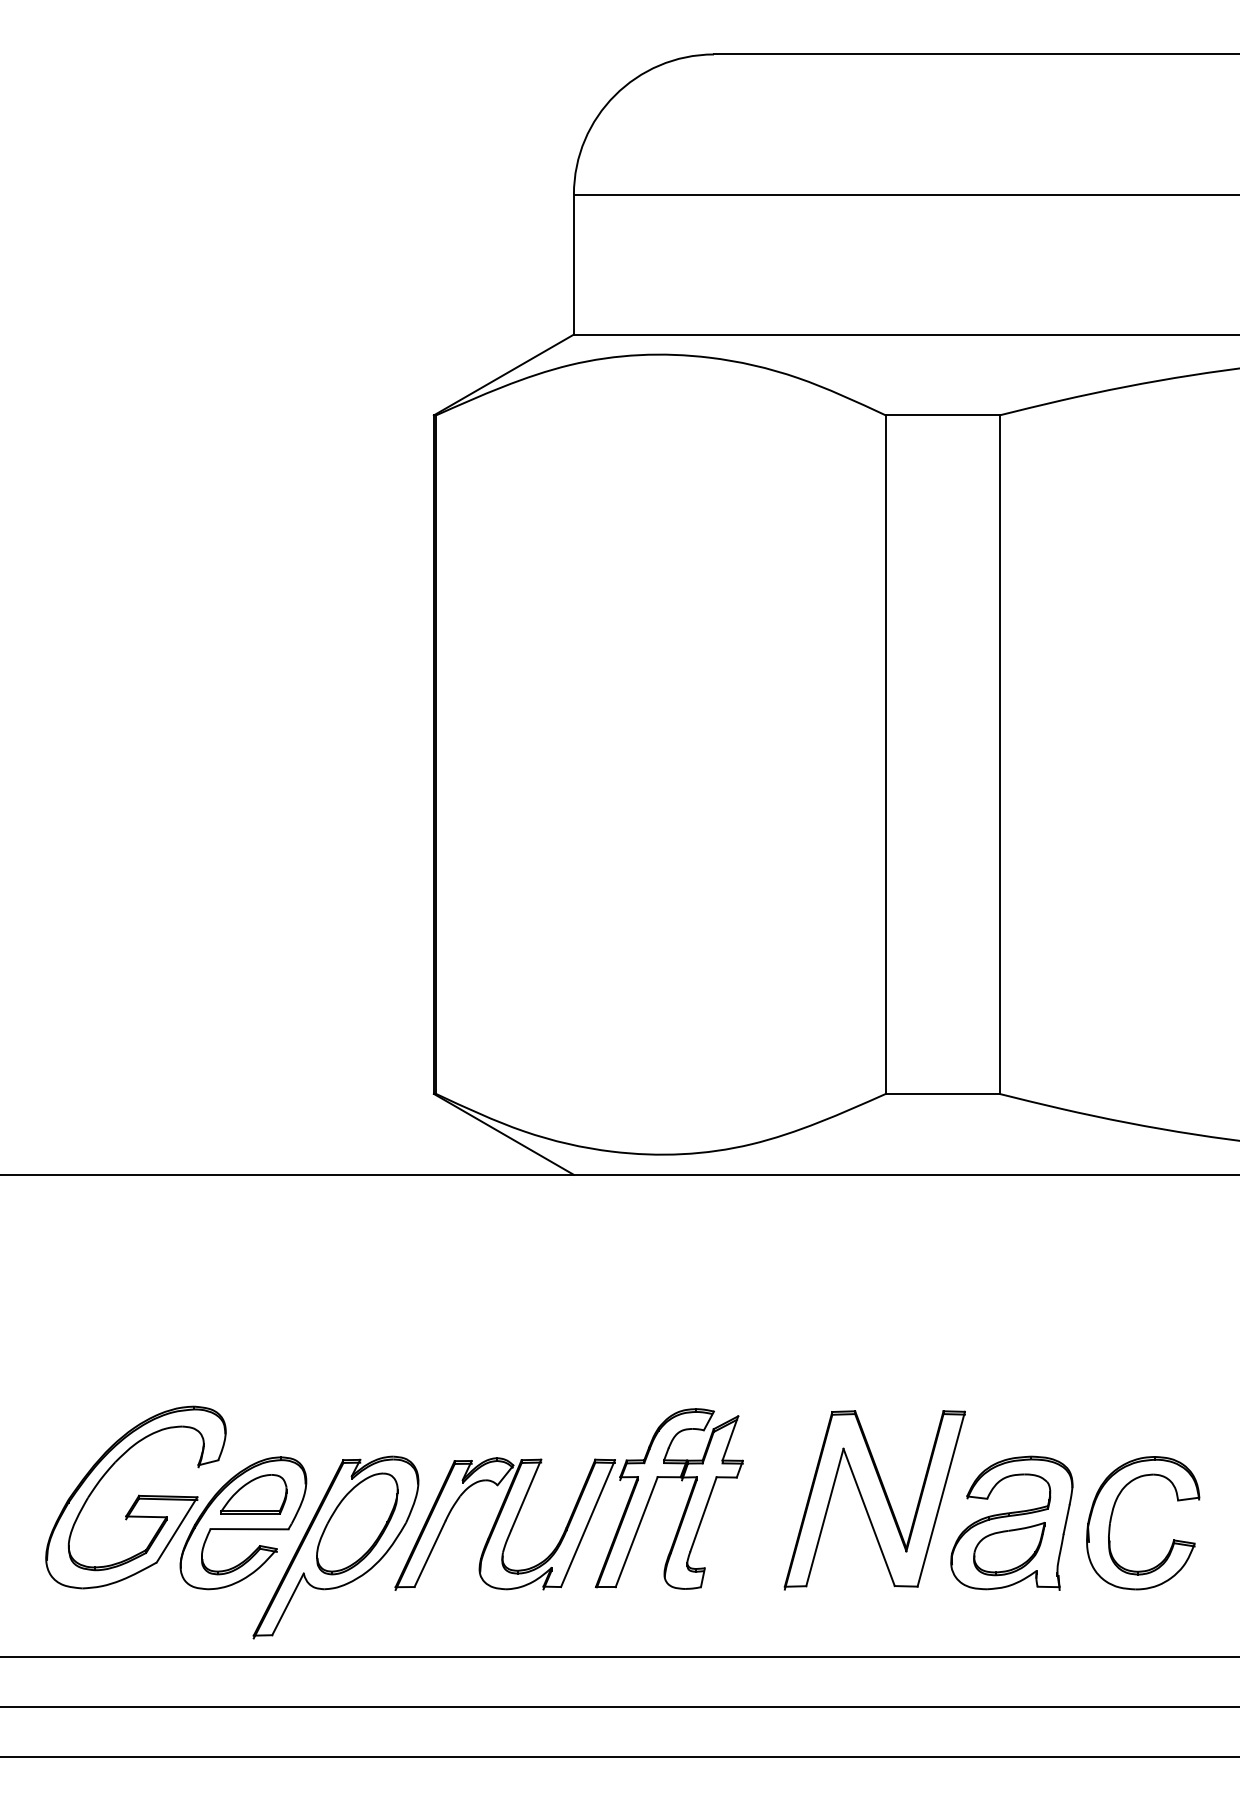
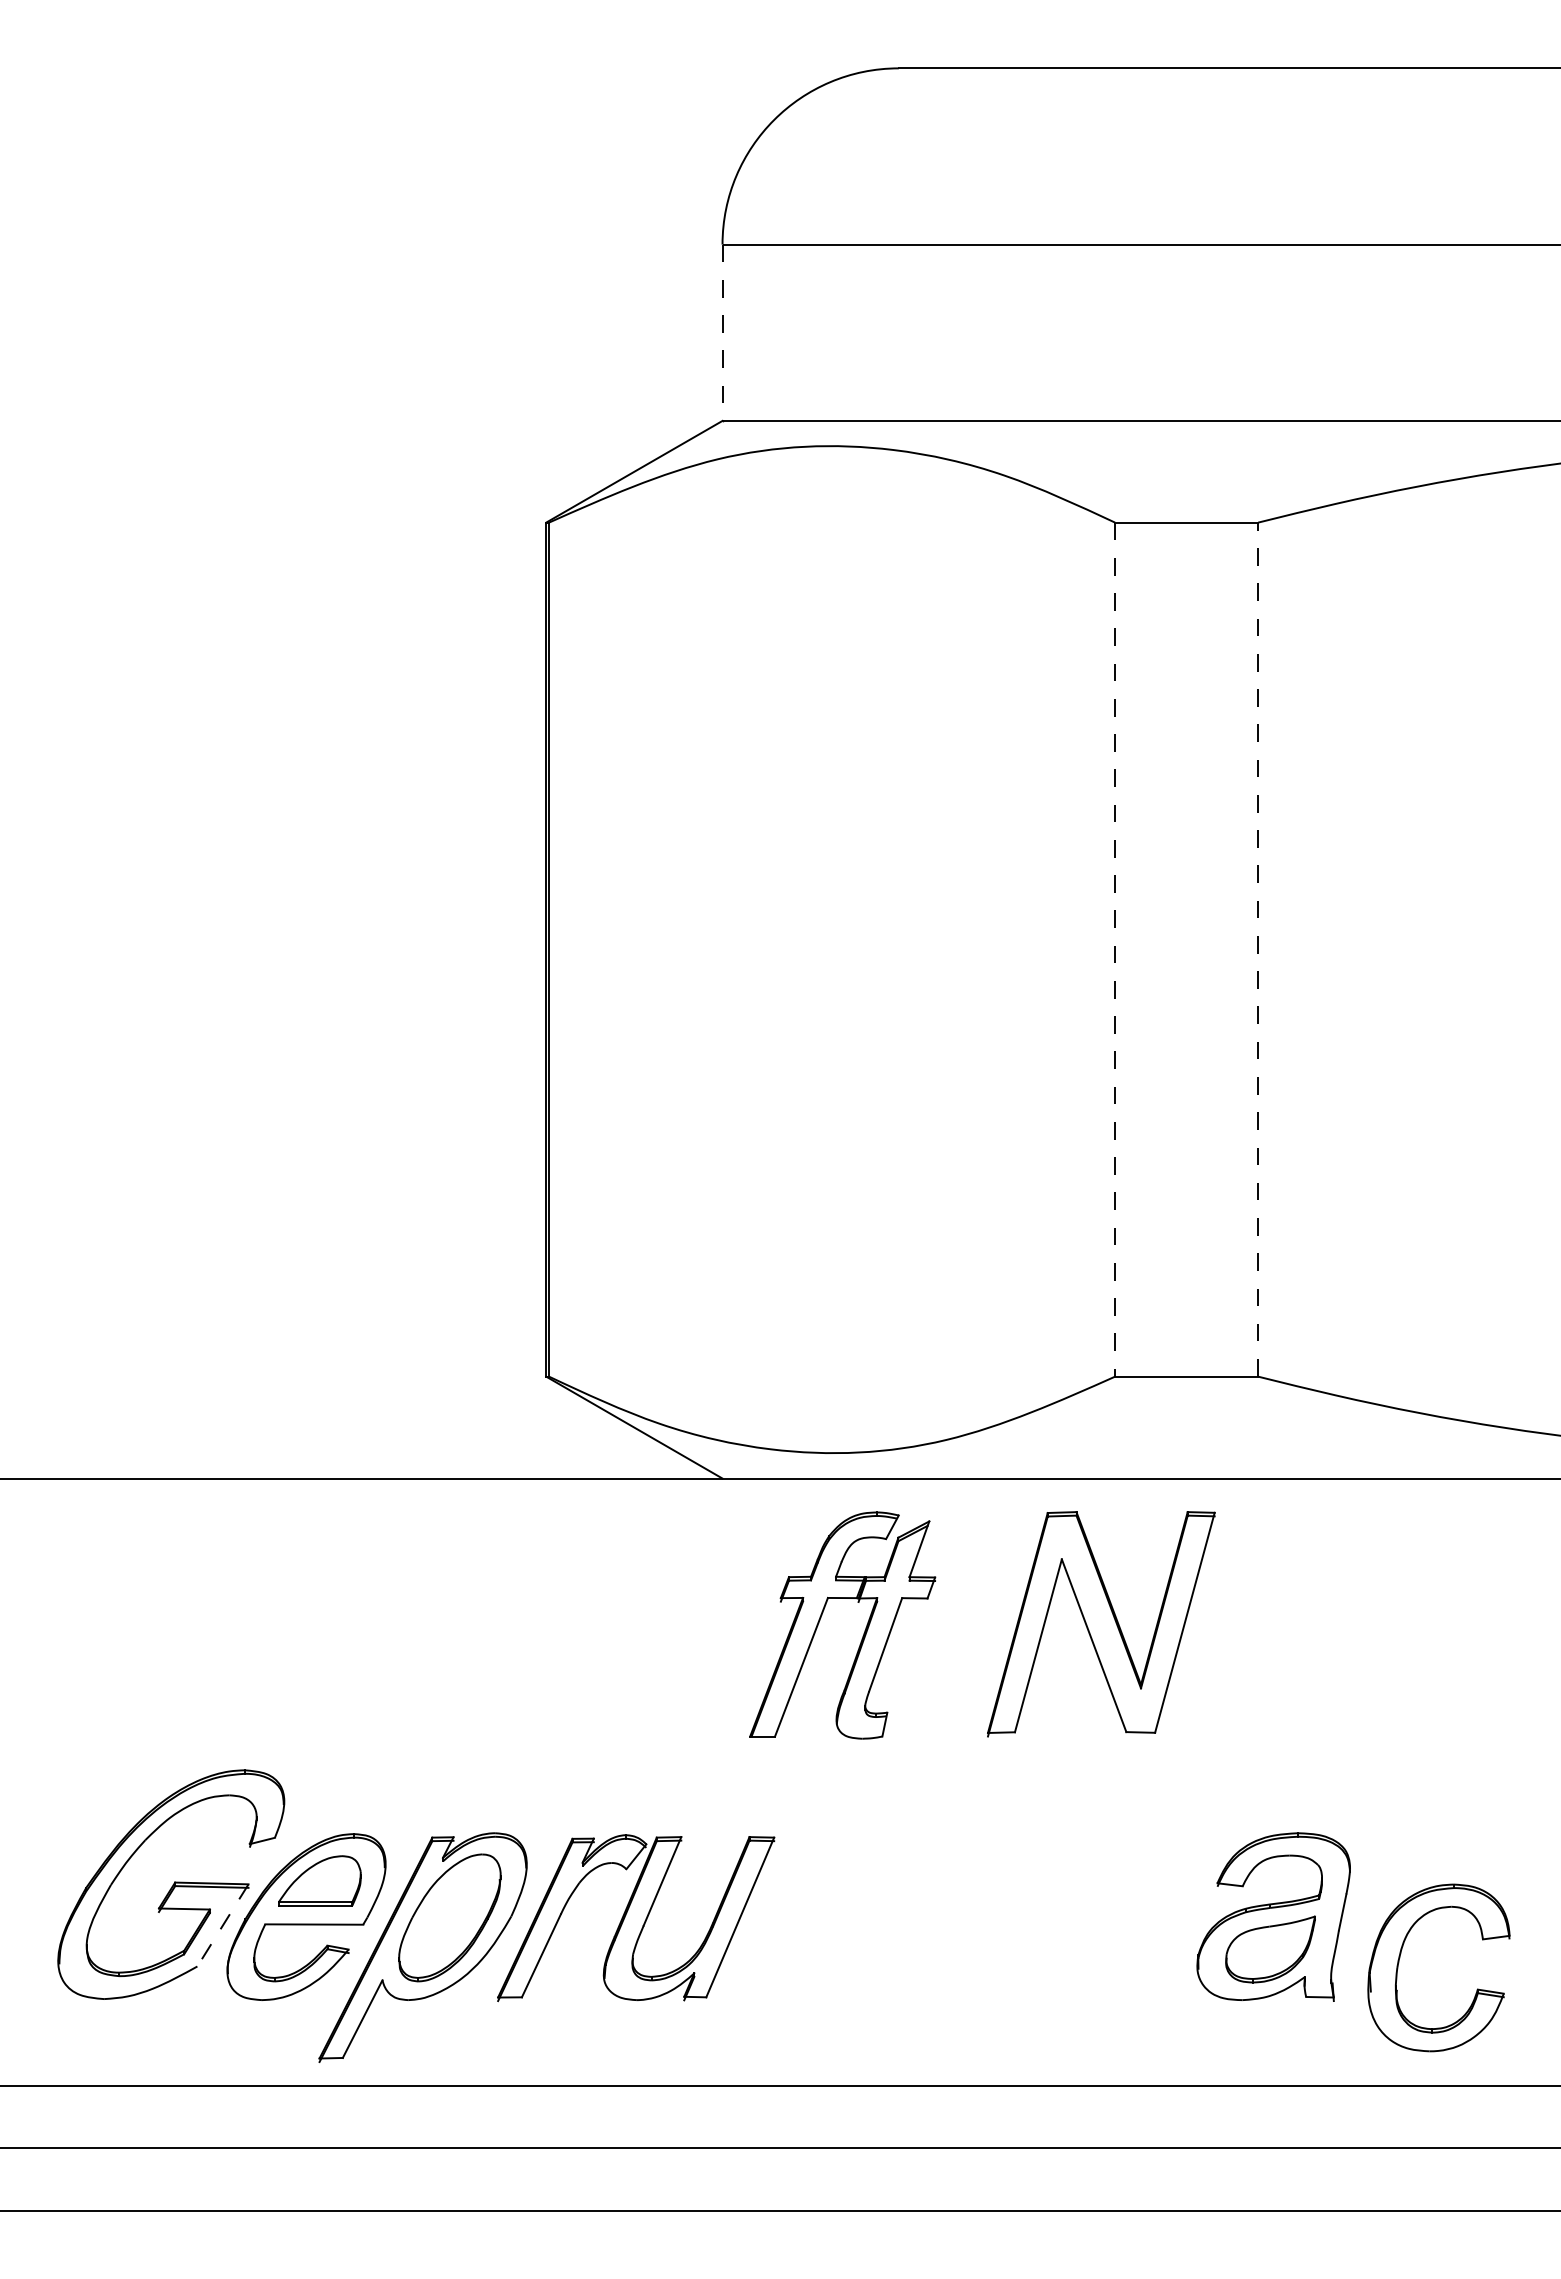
line: (573, 265) -> (722, 333), solid -> dashed
line: (999, 754) -> (1258, 949), solid -> dashed
line: (886, 755) -> (1115, 950), solid -> dashed
part: (652, 1493) -> (821, 1618), moved
part: (875, 1500) -> (1101, 1624), moved
part: (1112, 1515) -> (1400, 1958), moved
line: (176, 1529) -> (222, 1925), solid -> dashed

